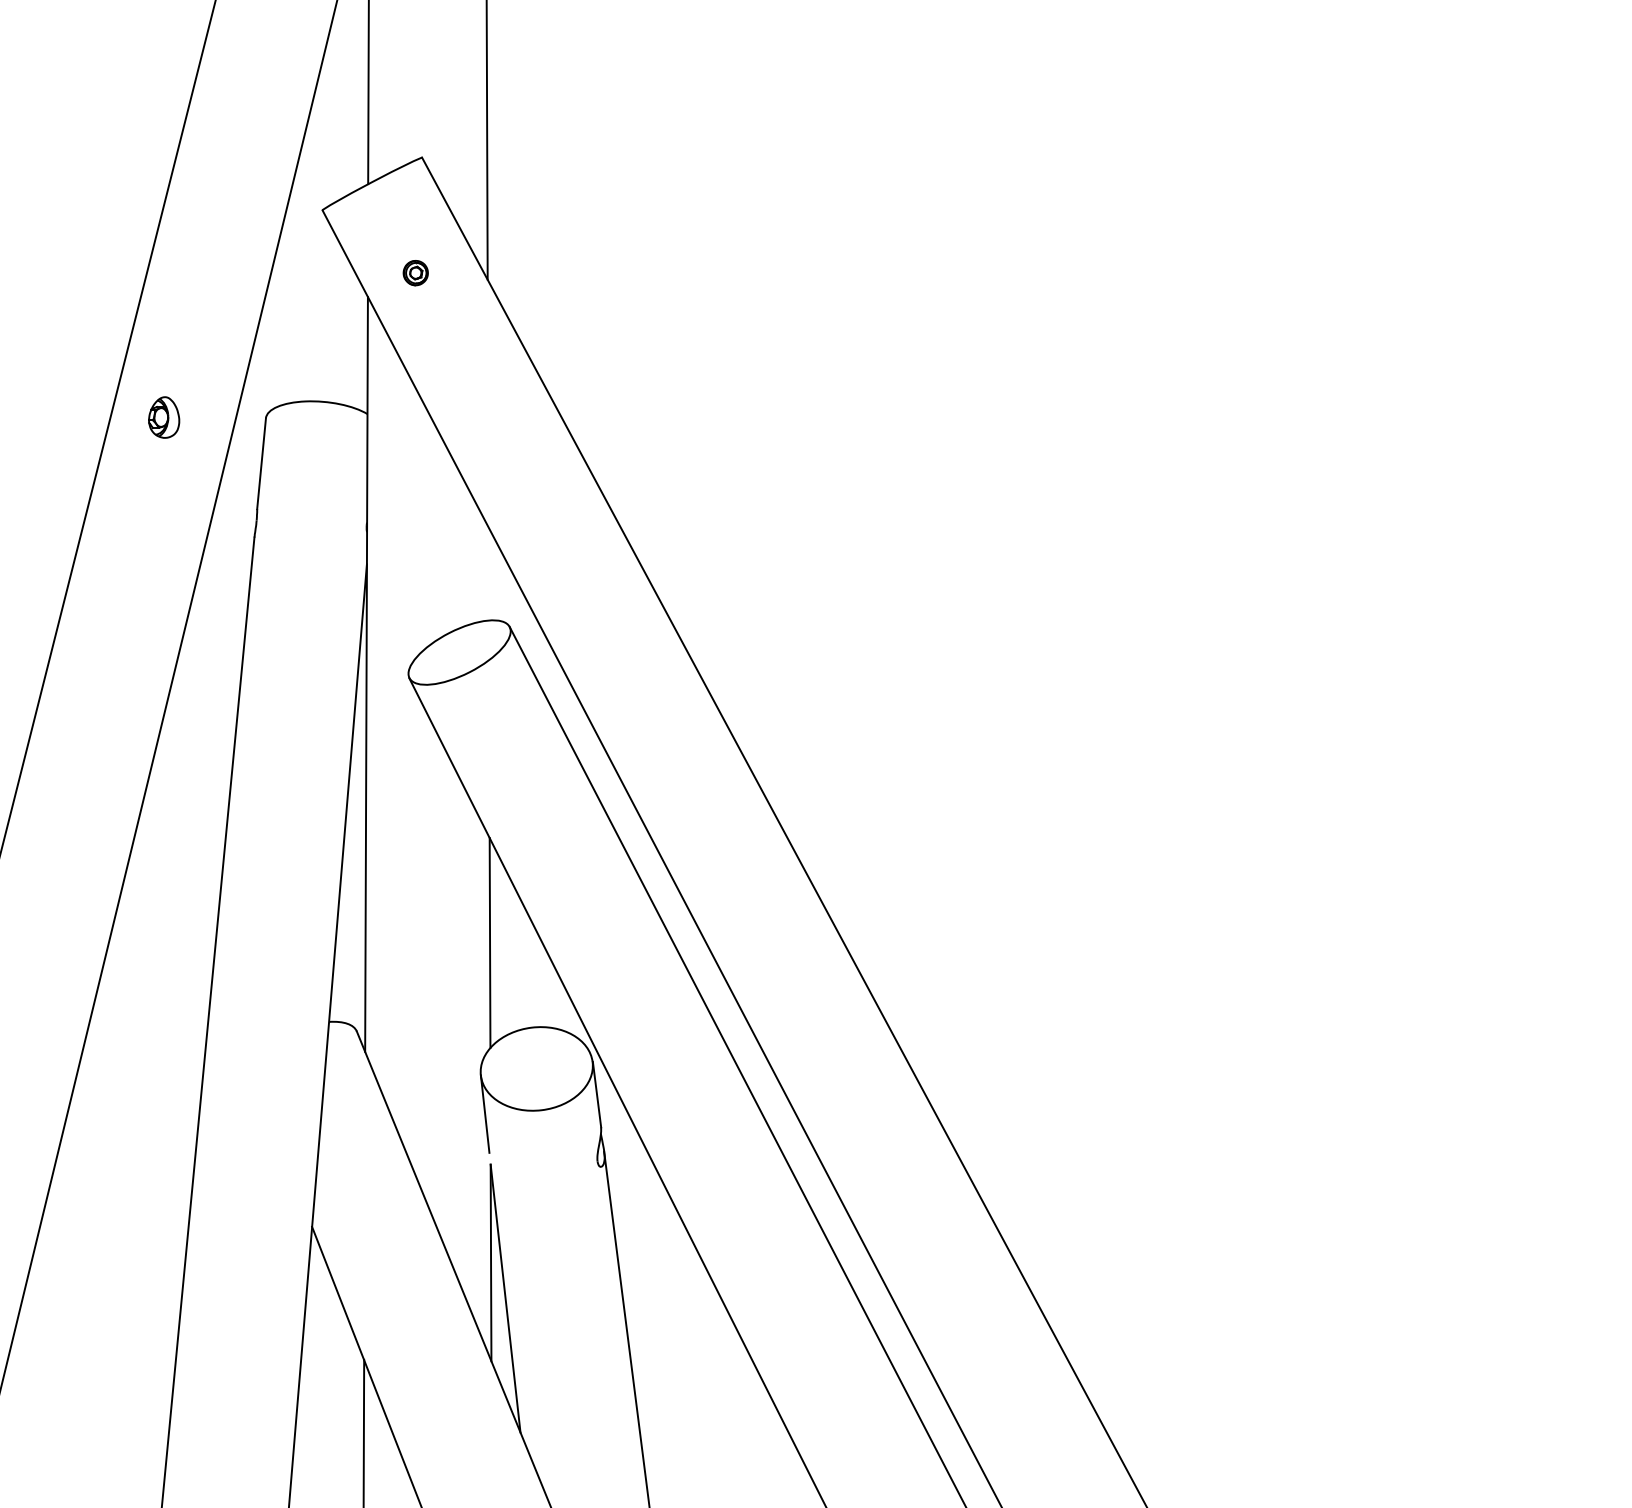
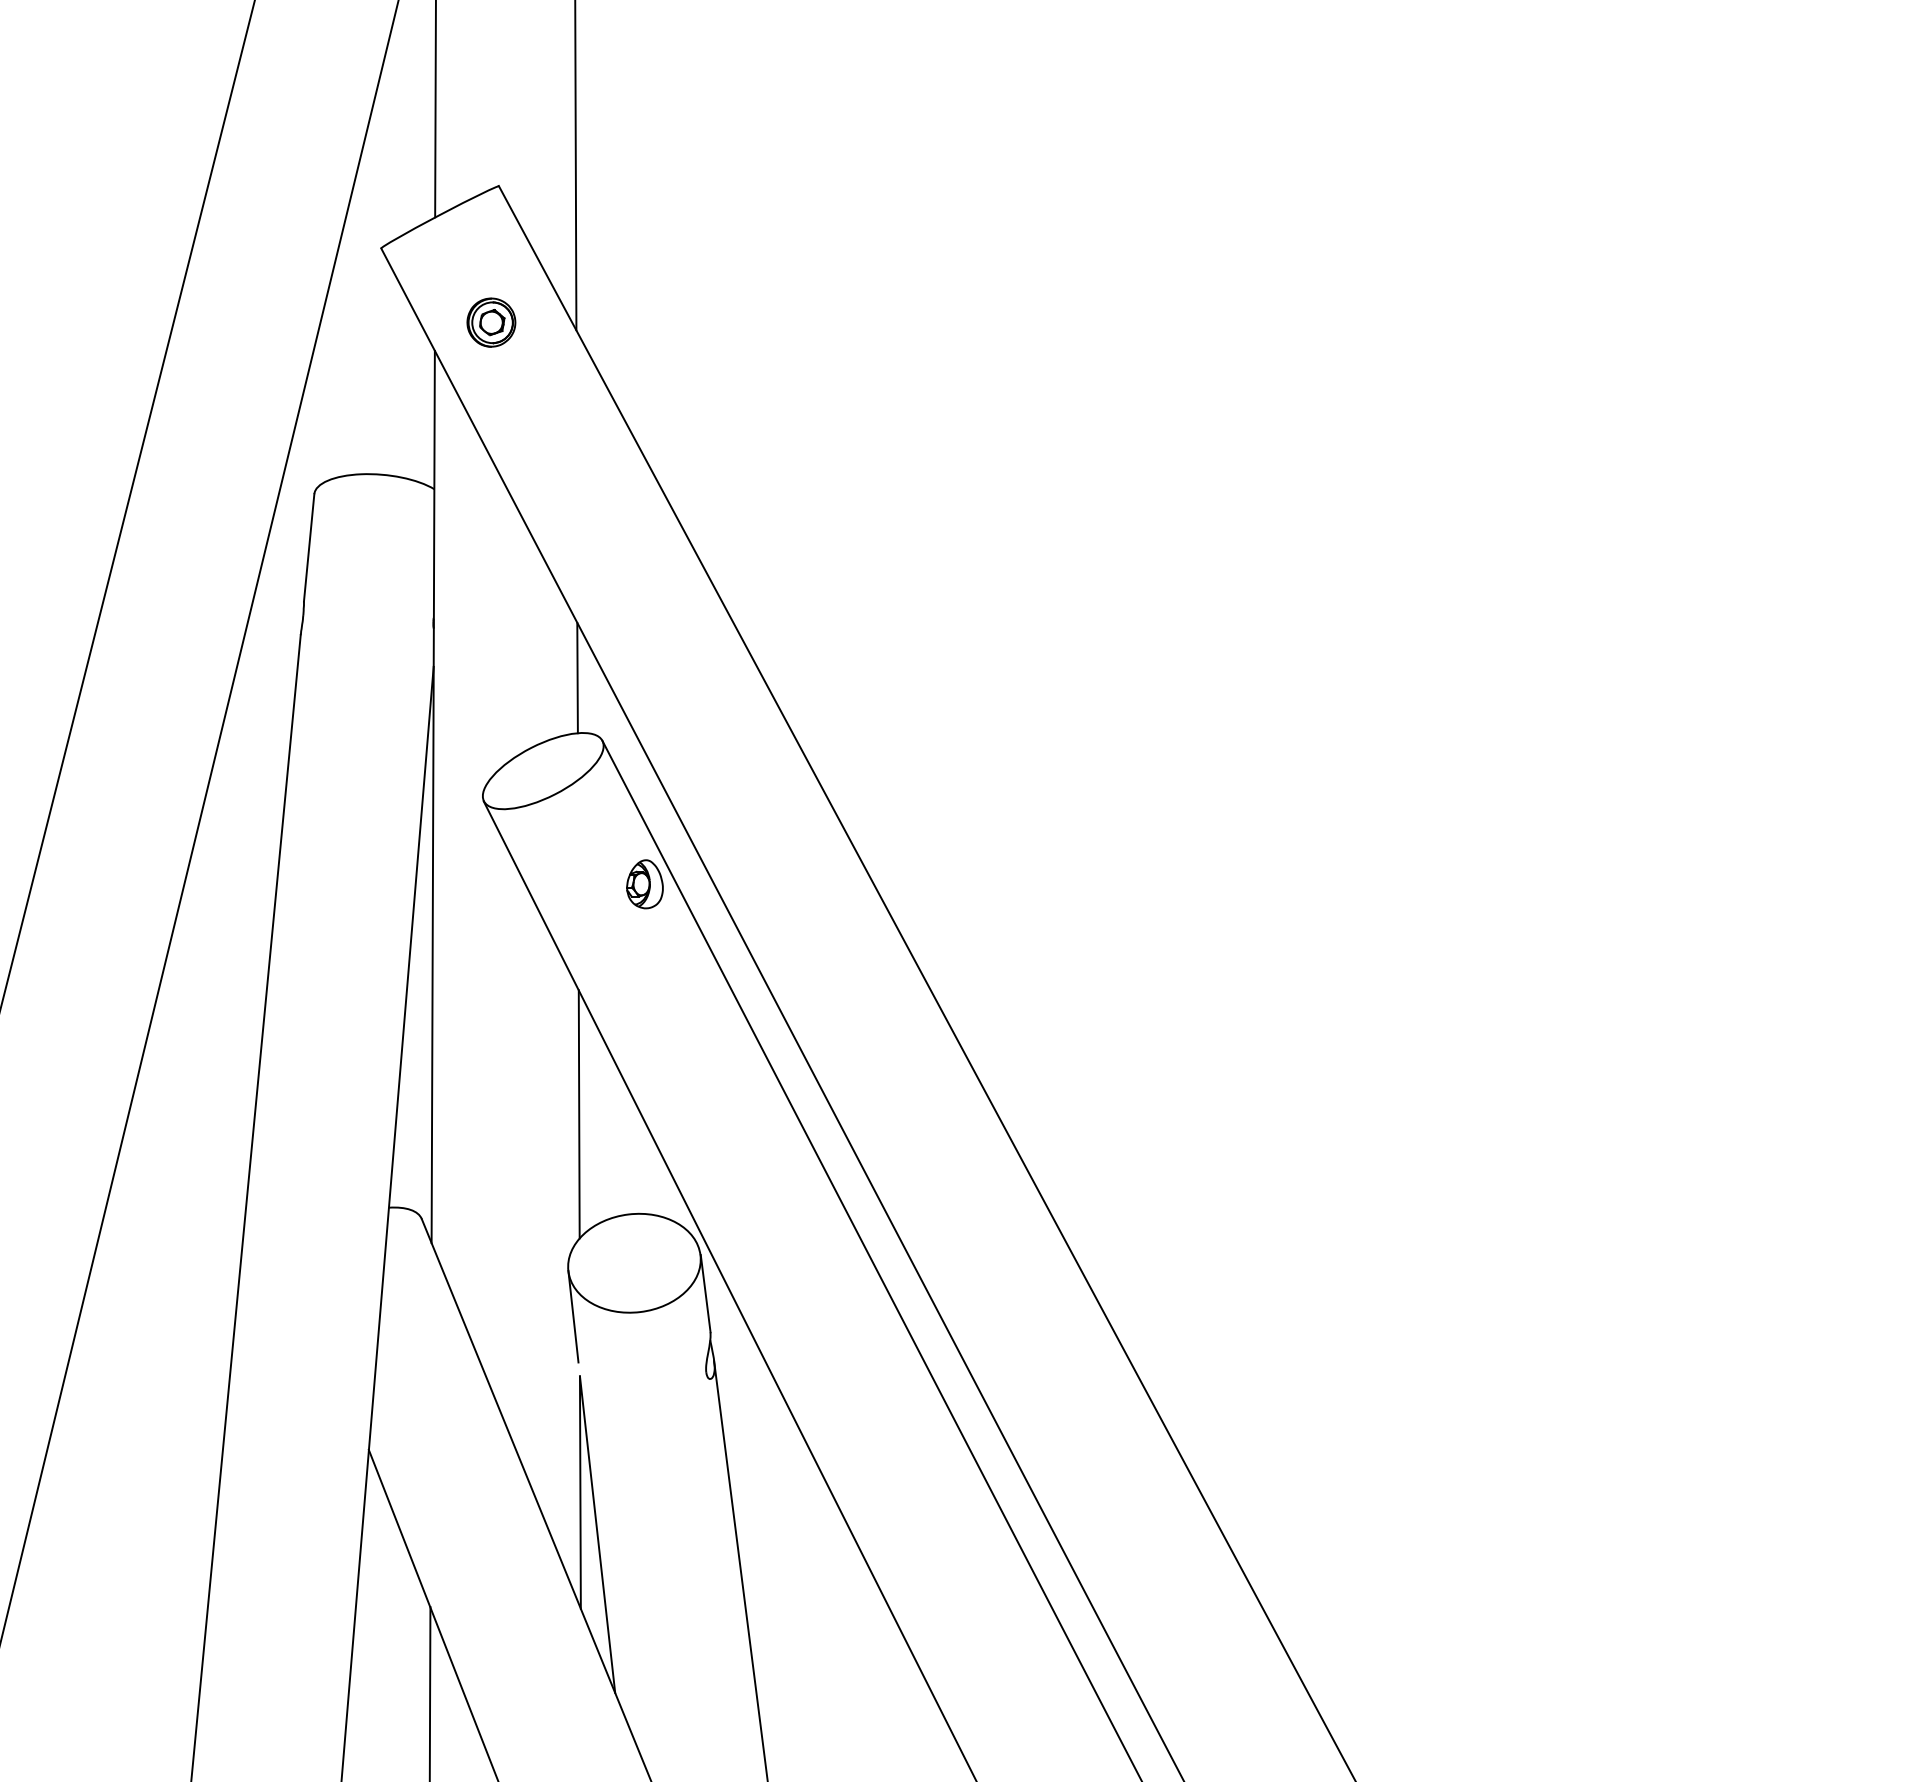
part: (415, 273) -> (491, 322), size x1.67
part: (163, 417) -> (644, 884), moved
line: (488, 574) -> (577, 678), added

